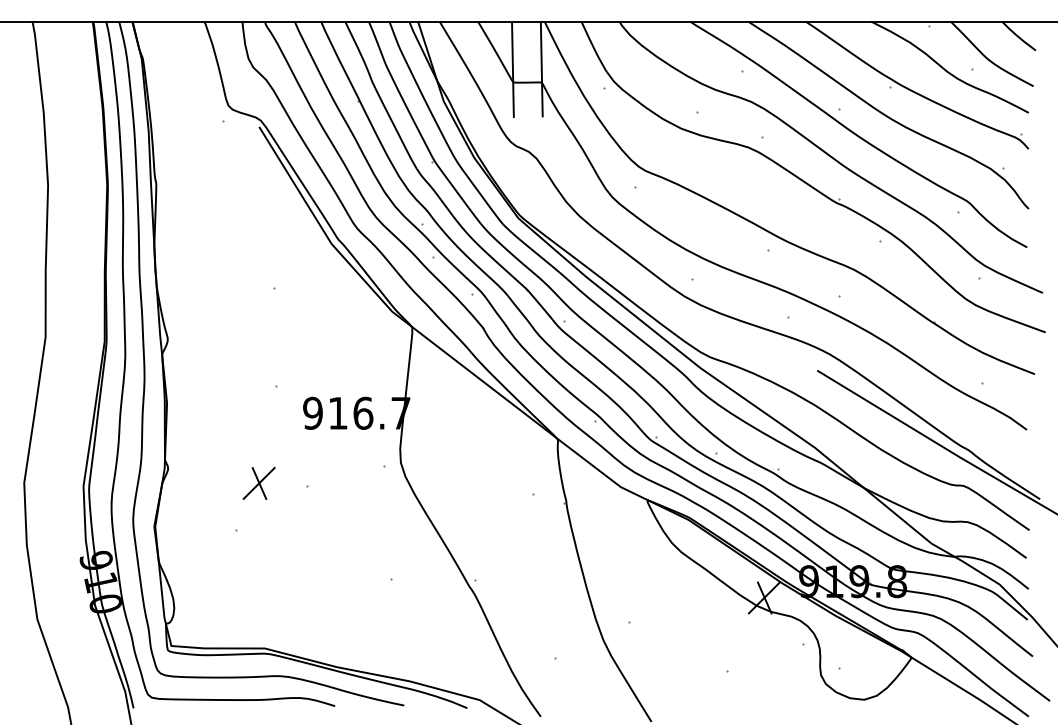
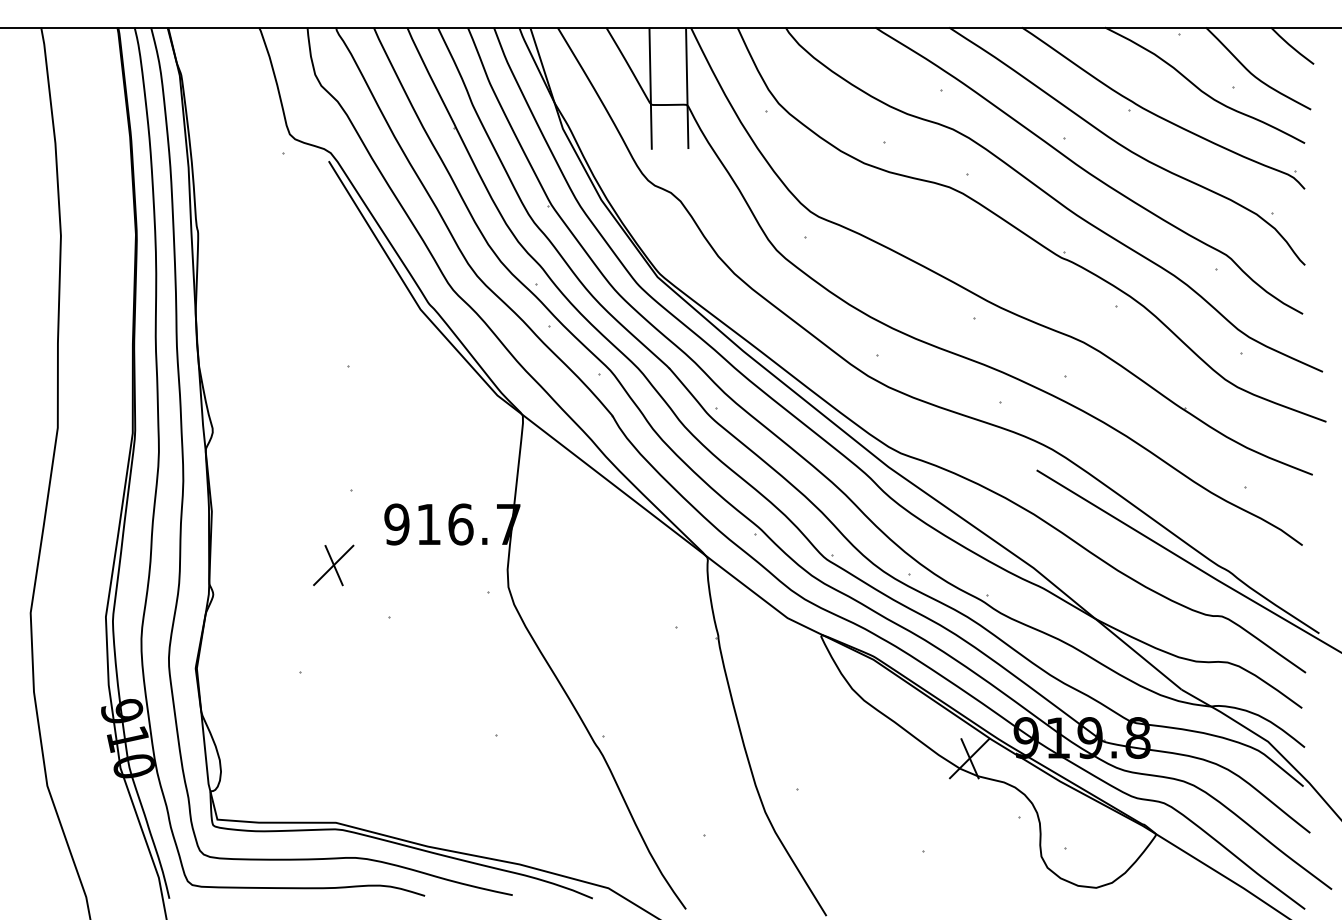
part: (259, 483) -> (333, 565), moved

